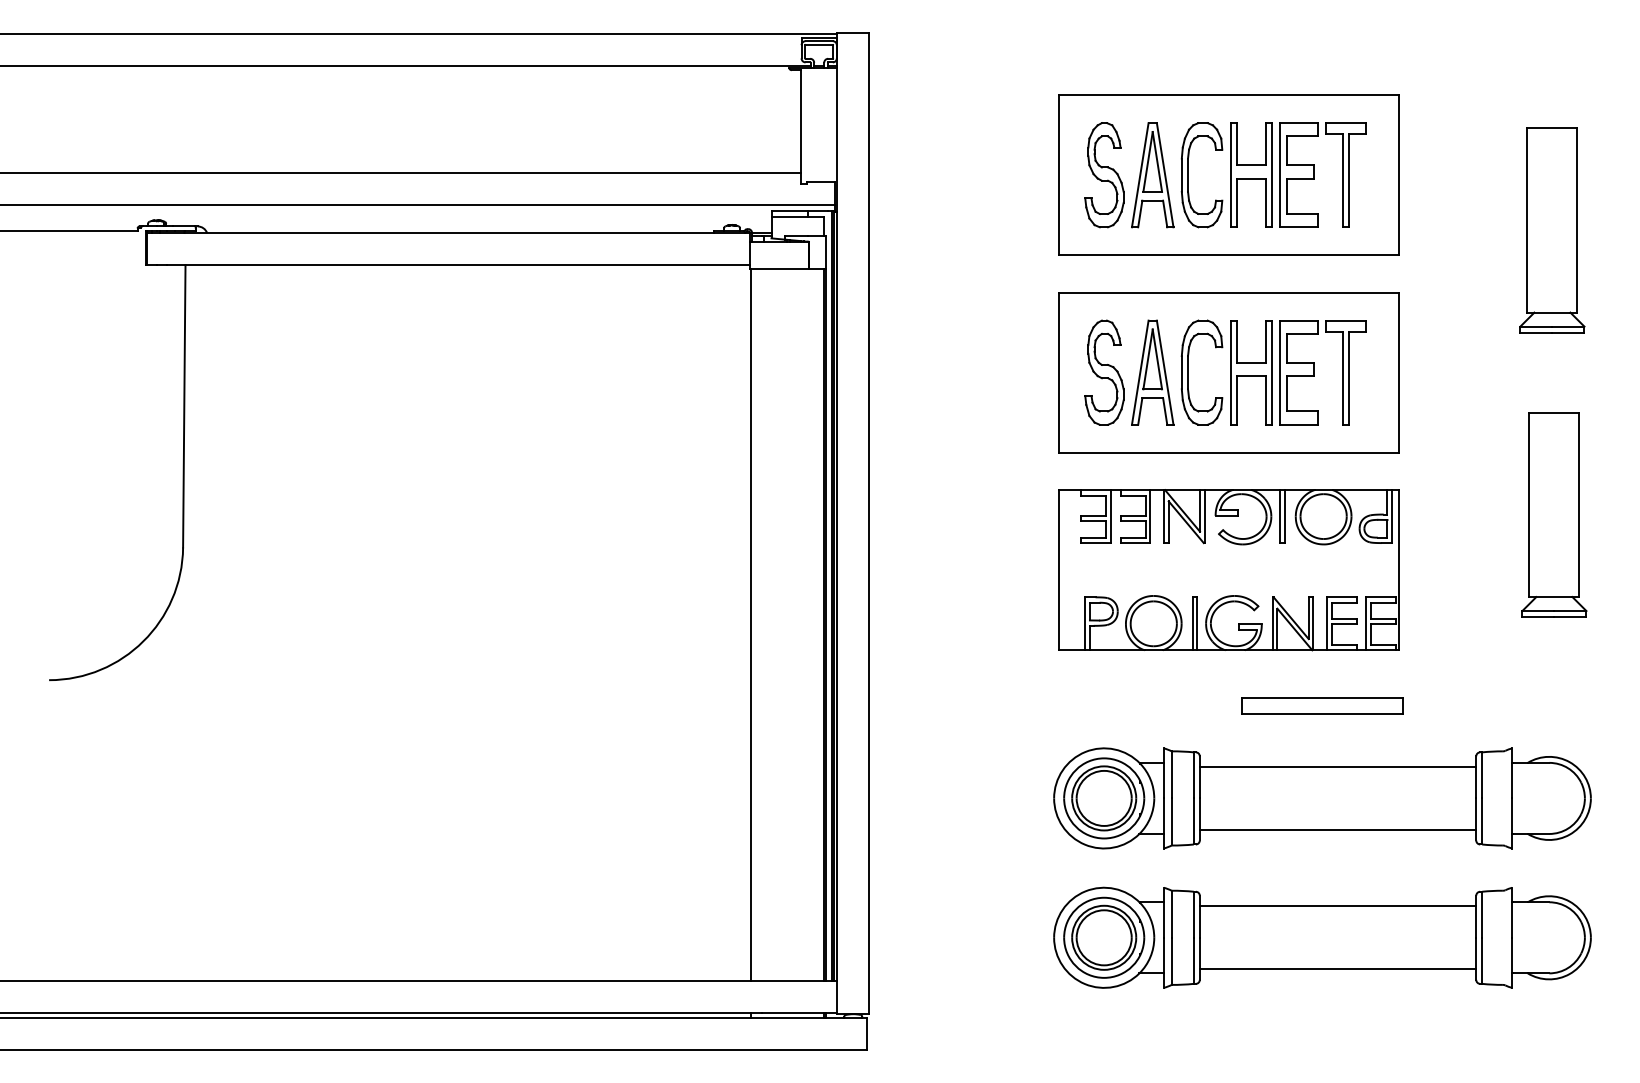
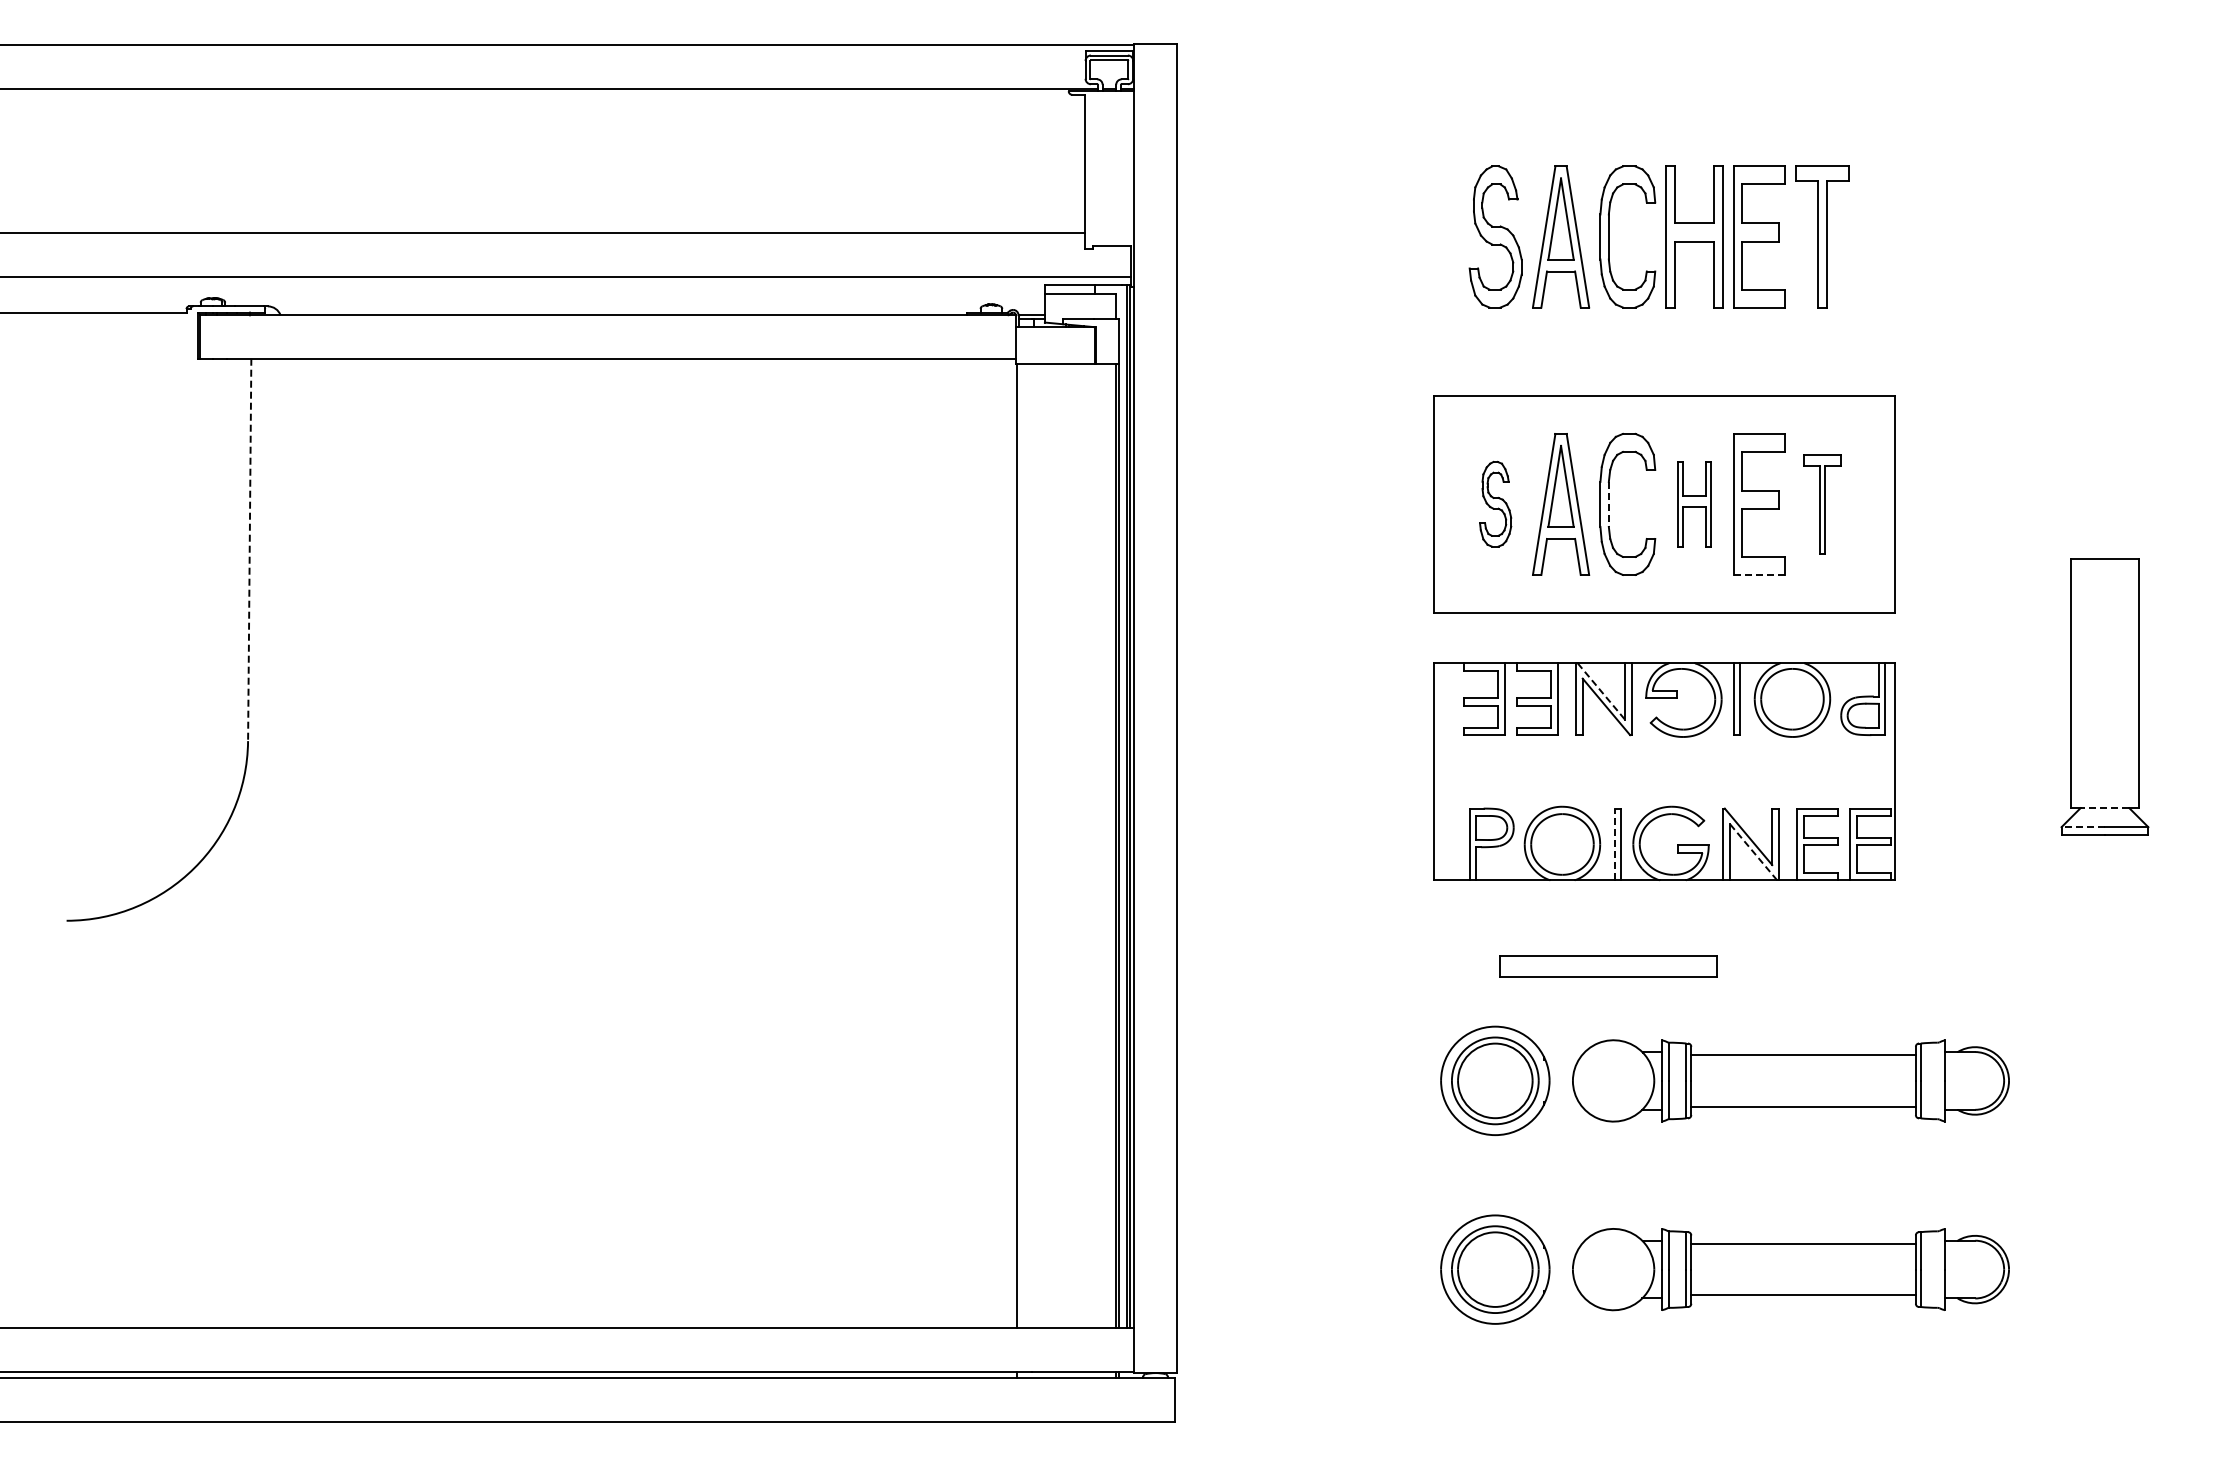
part: (1229, 174) -> (1664, 236), removed
part: (1551, 230) -> (2101, 311), removed
part: (1104, 372) -> (1495, 503), size x0.6
line: (1187, 372) -> (1608, 504), solid -> dashed
part: (1251, 372) -> (1694, 504), size x0.6
part: (1345, 372) -> (1822, 504), size x0.7
line: (184, 406) -> (249, 550), solid -> dashed
line: (1298, 424) -> (1758, 574), solid -> dashed
line: (1182, 510) -> (1601, 691), solid -> dashed
line: (1554, 597) -> (2104, 808), solid -> dashed
line: (1538, 611) -> (2083, 827), solid -> dashed
line: (1192, 623) -> (1614, 844), solid -> dashed
line: (1294, 629) -> (1753, 852), solid -> dashed
part: (1322, 706) -> (1608, 966), moved
part: (1322, 798) -> (1790, 1080), size x0.6
part: (1322, 937) -> (1790, 1269), size x0.6

